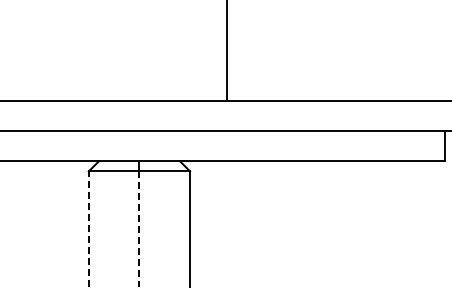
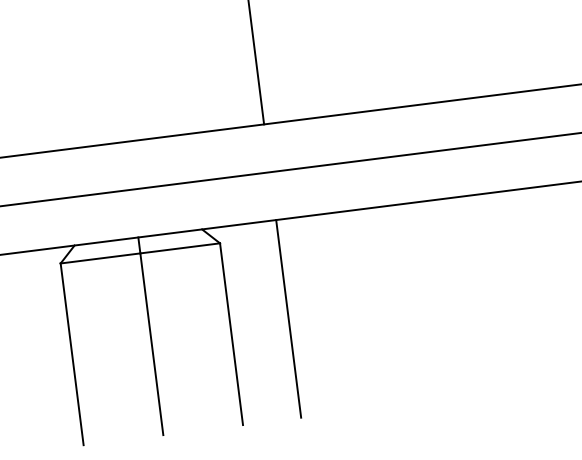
line: (227, 223) -> (289, 317), added
line: (88, 229) -> (71, 354), dashed -> solid
line: (139, 229) -> (151, 344), dashed -> solid

